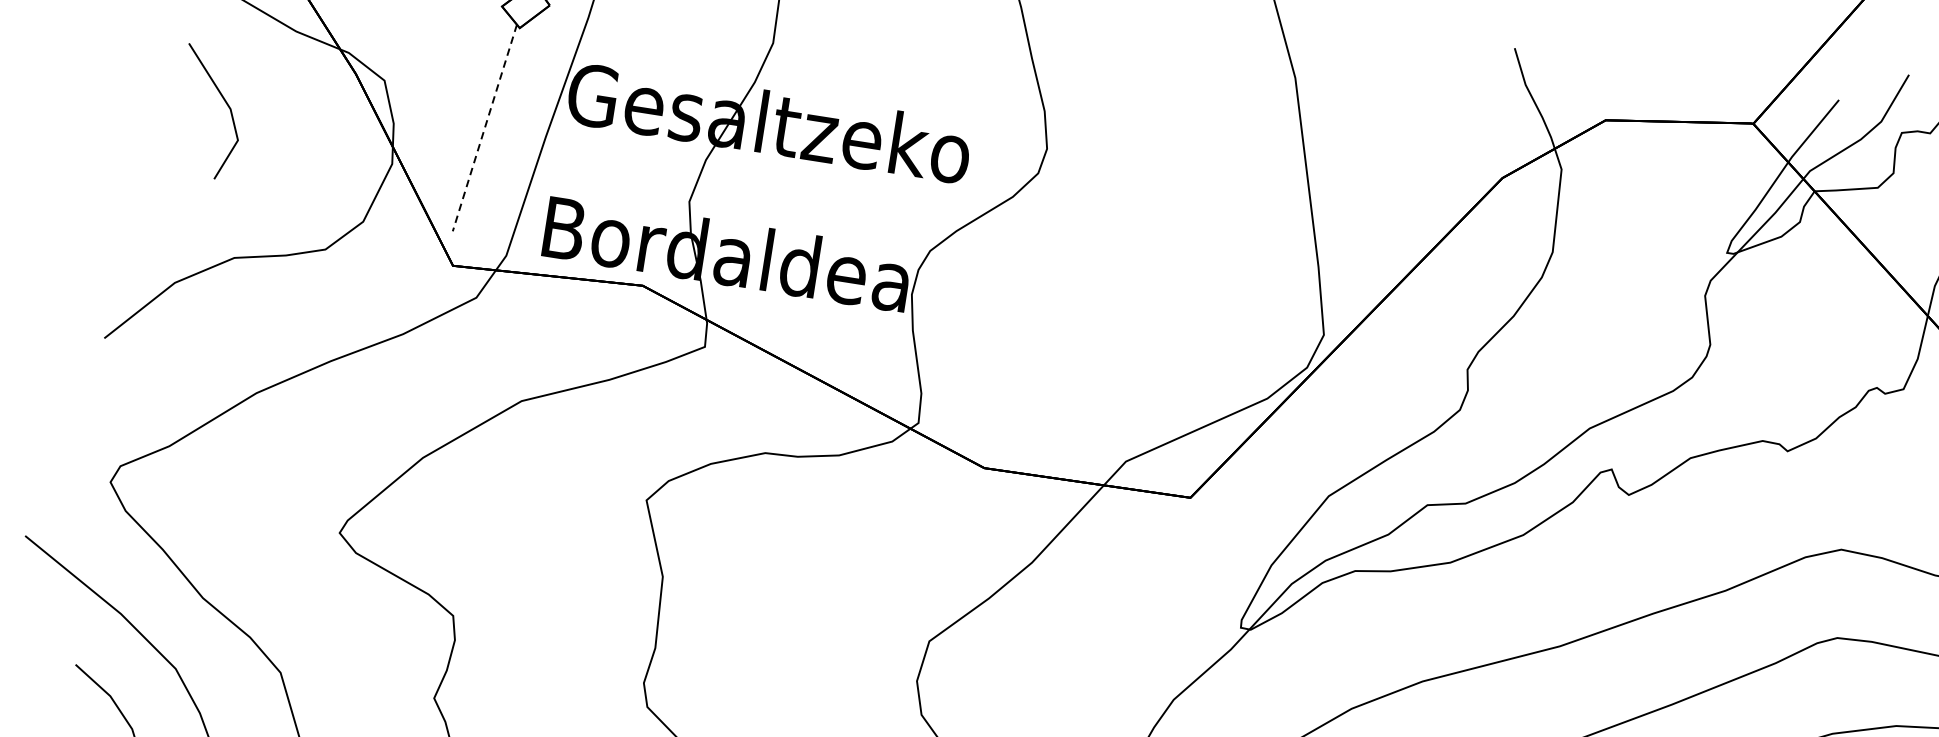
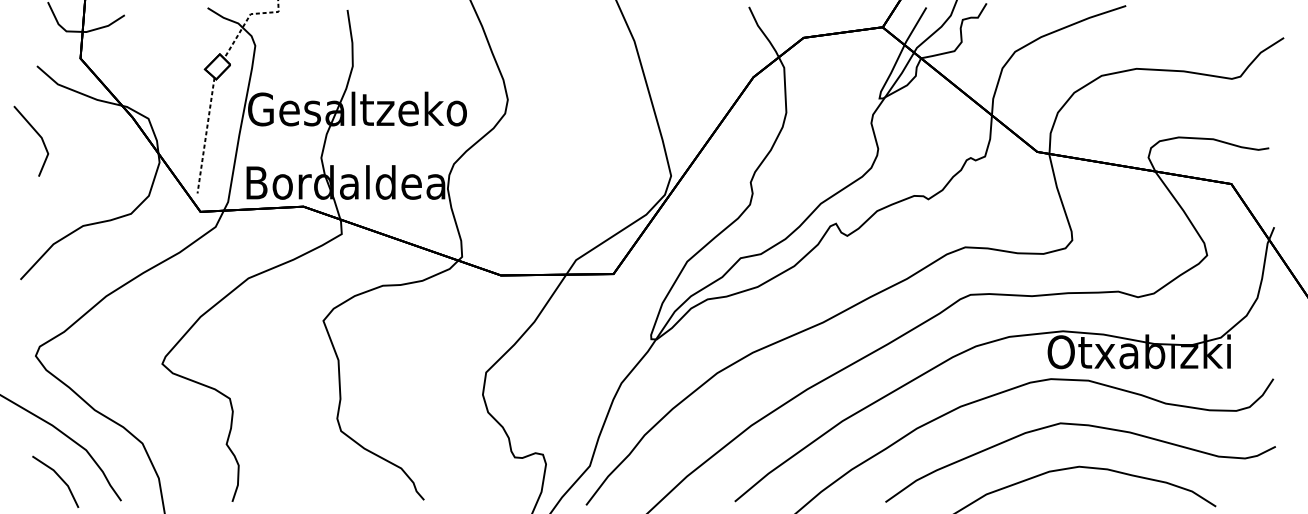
line: (223, 101) -> (37, 134), moved

